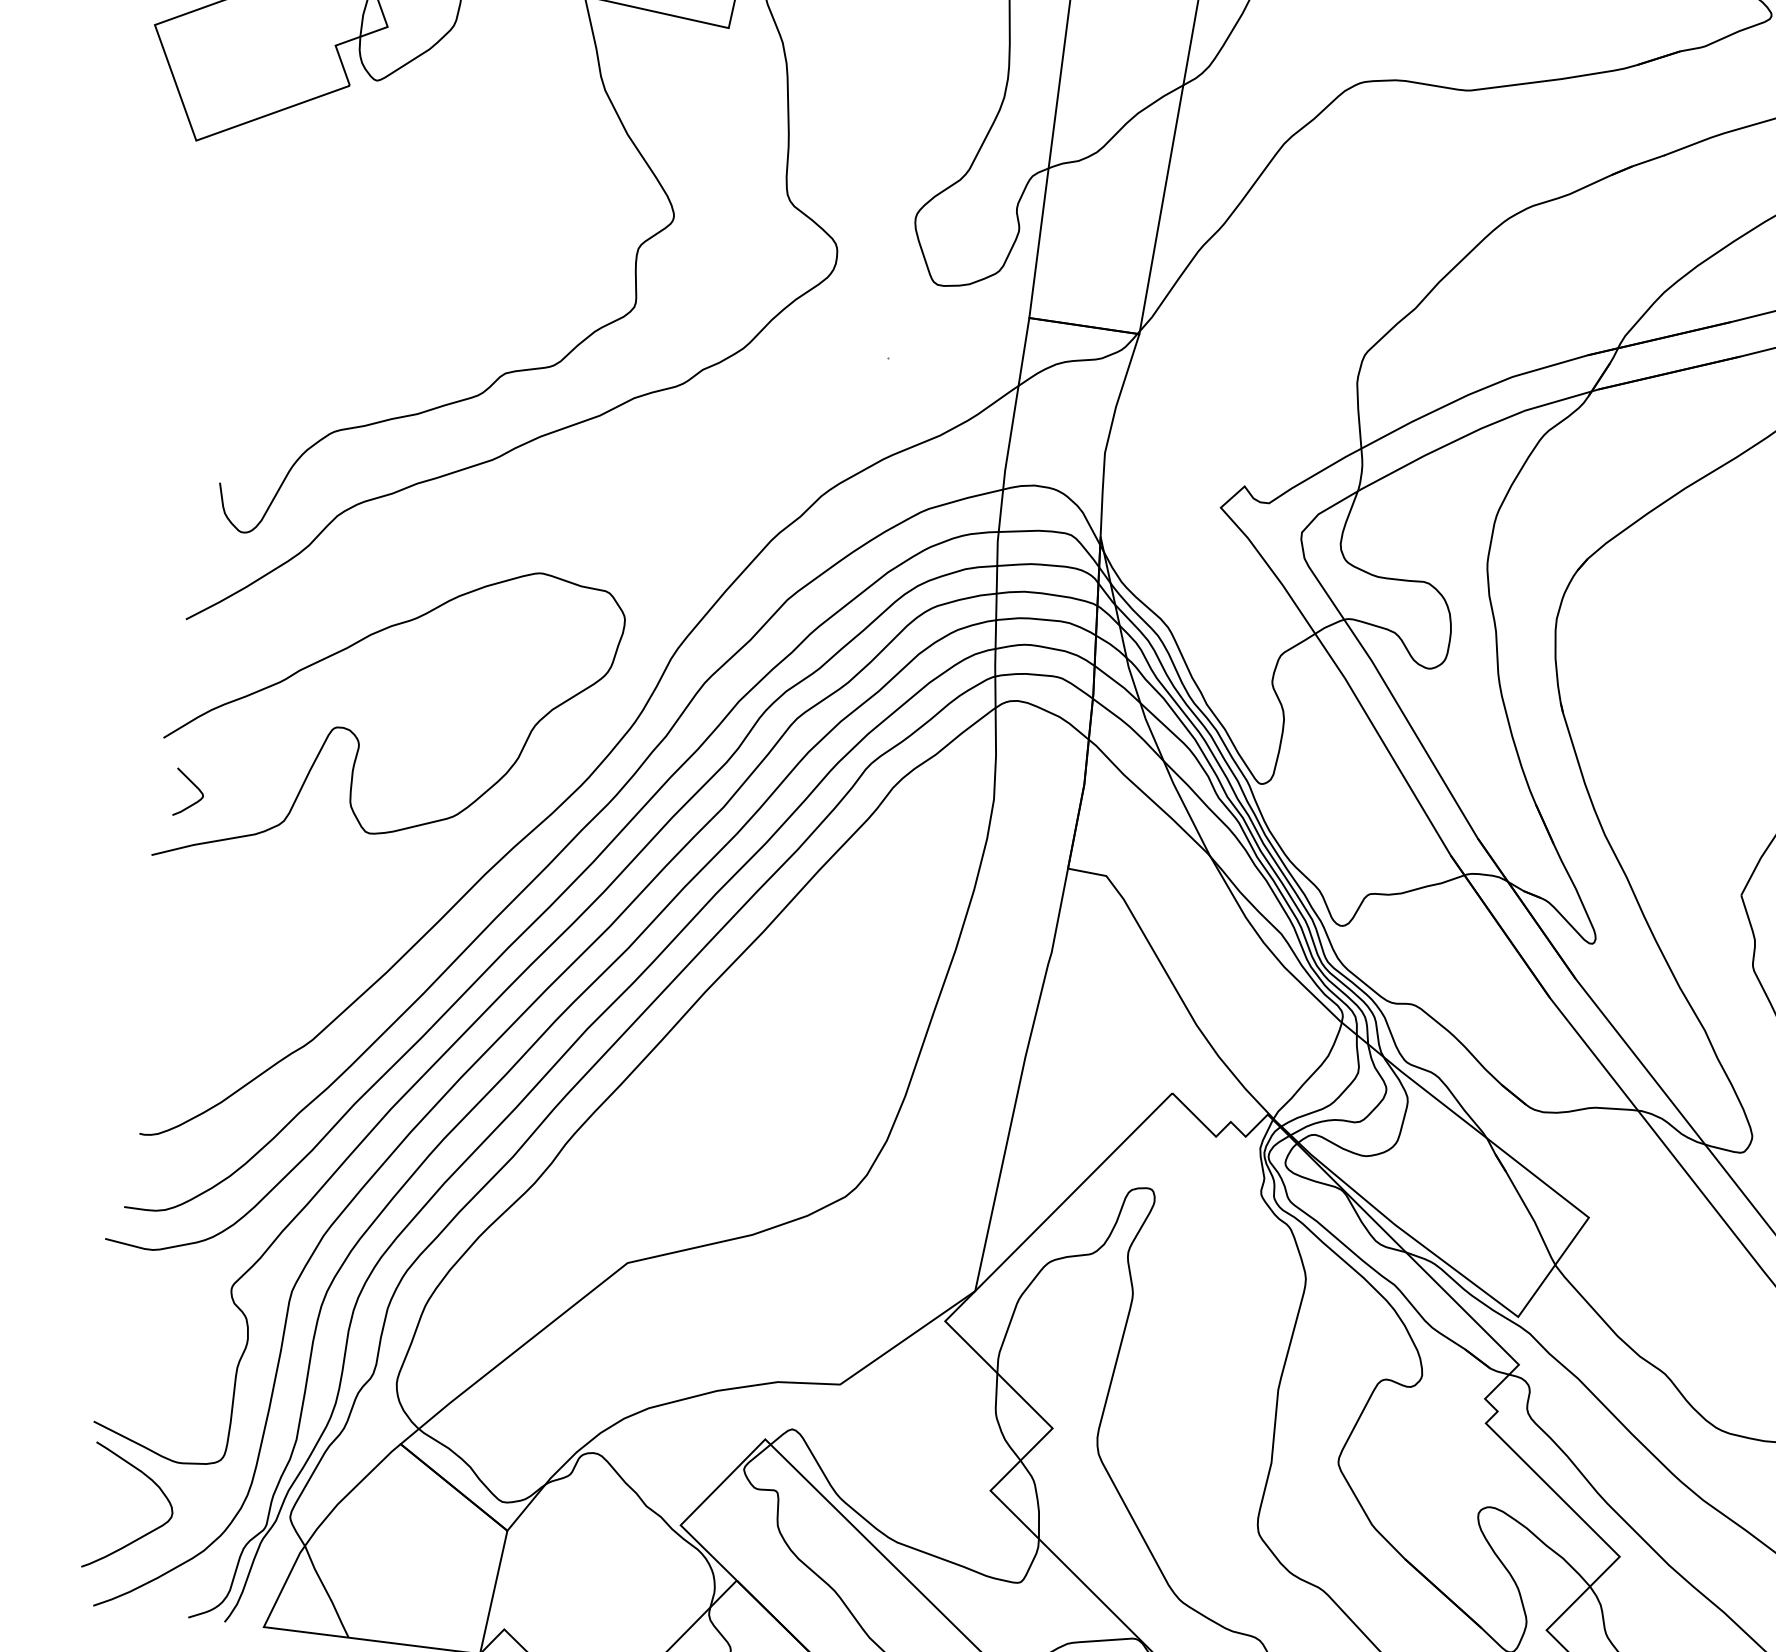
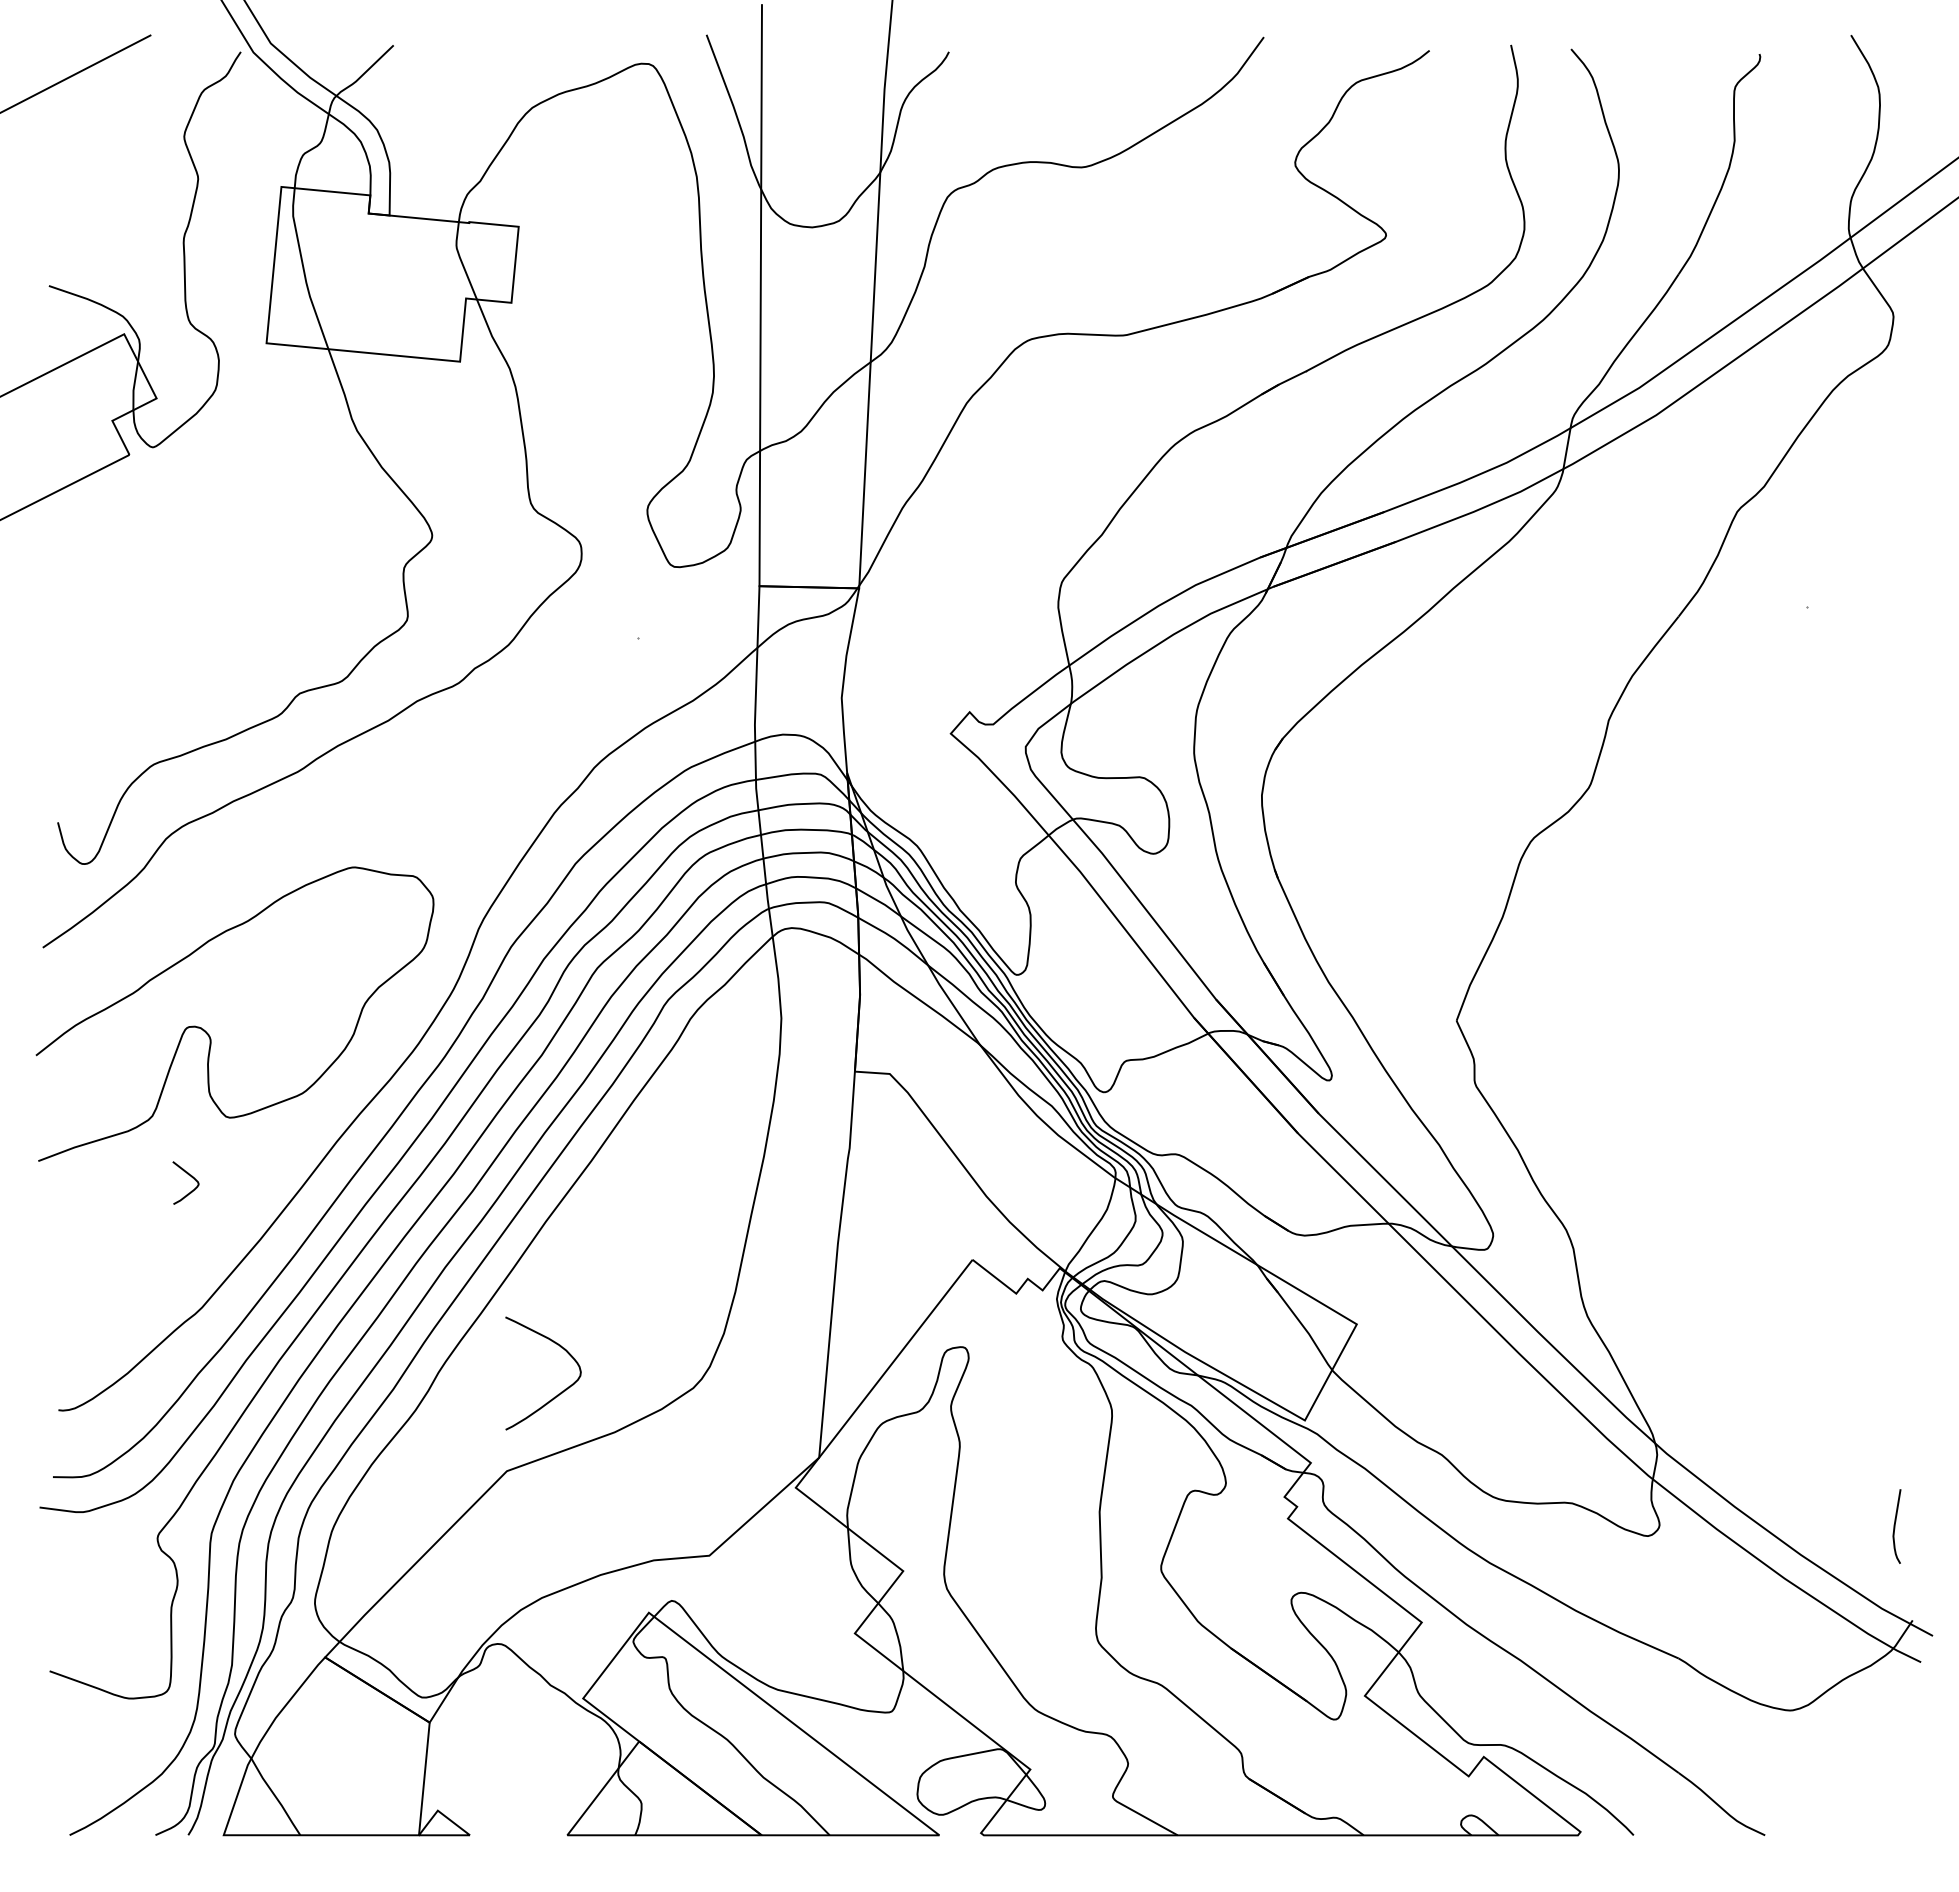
curve: (193, 785) -> (188, 1175), moved
curve: (144, 1533) -> (558, 1393), moved

